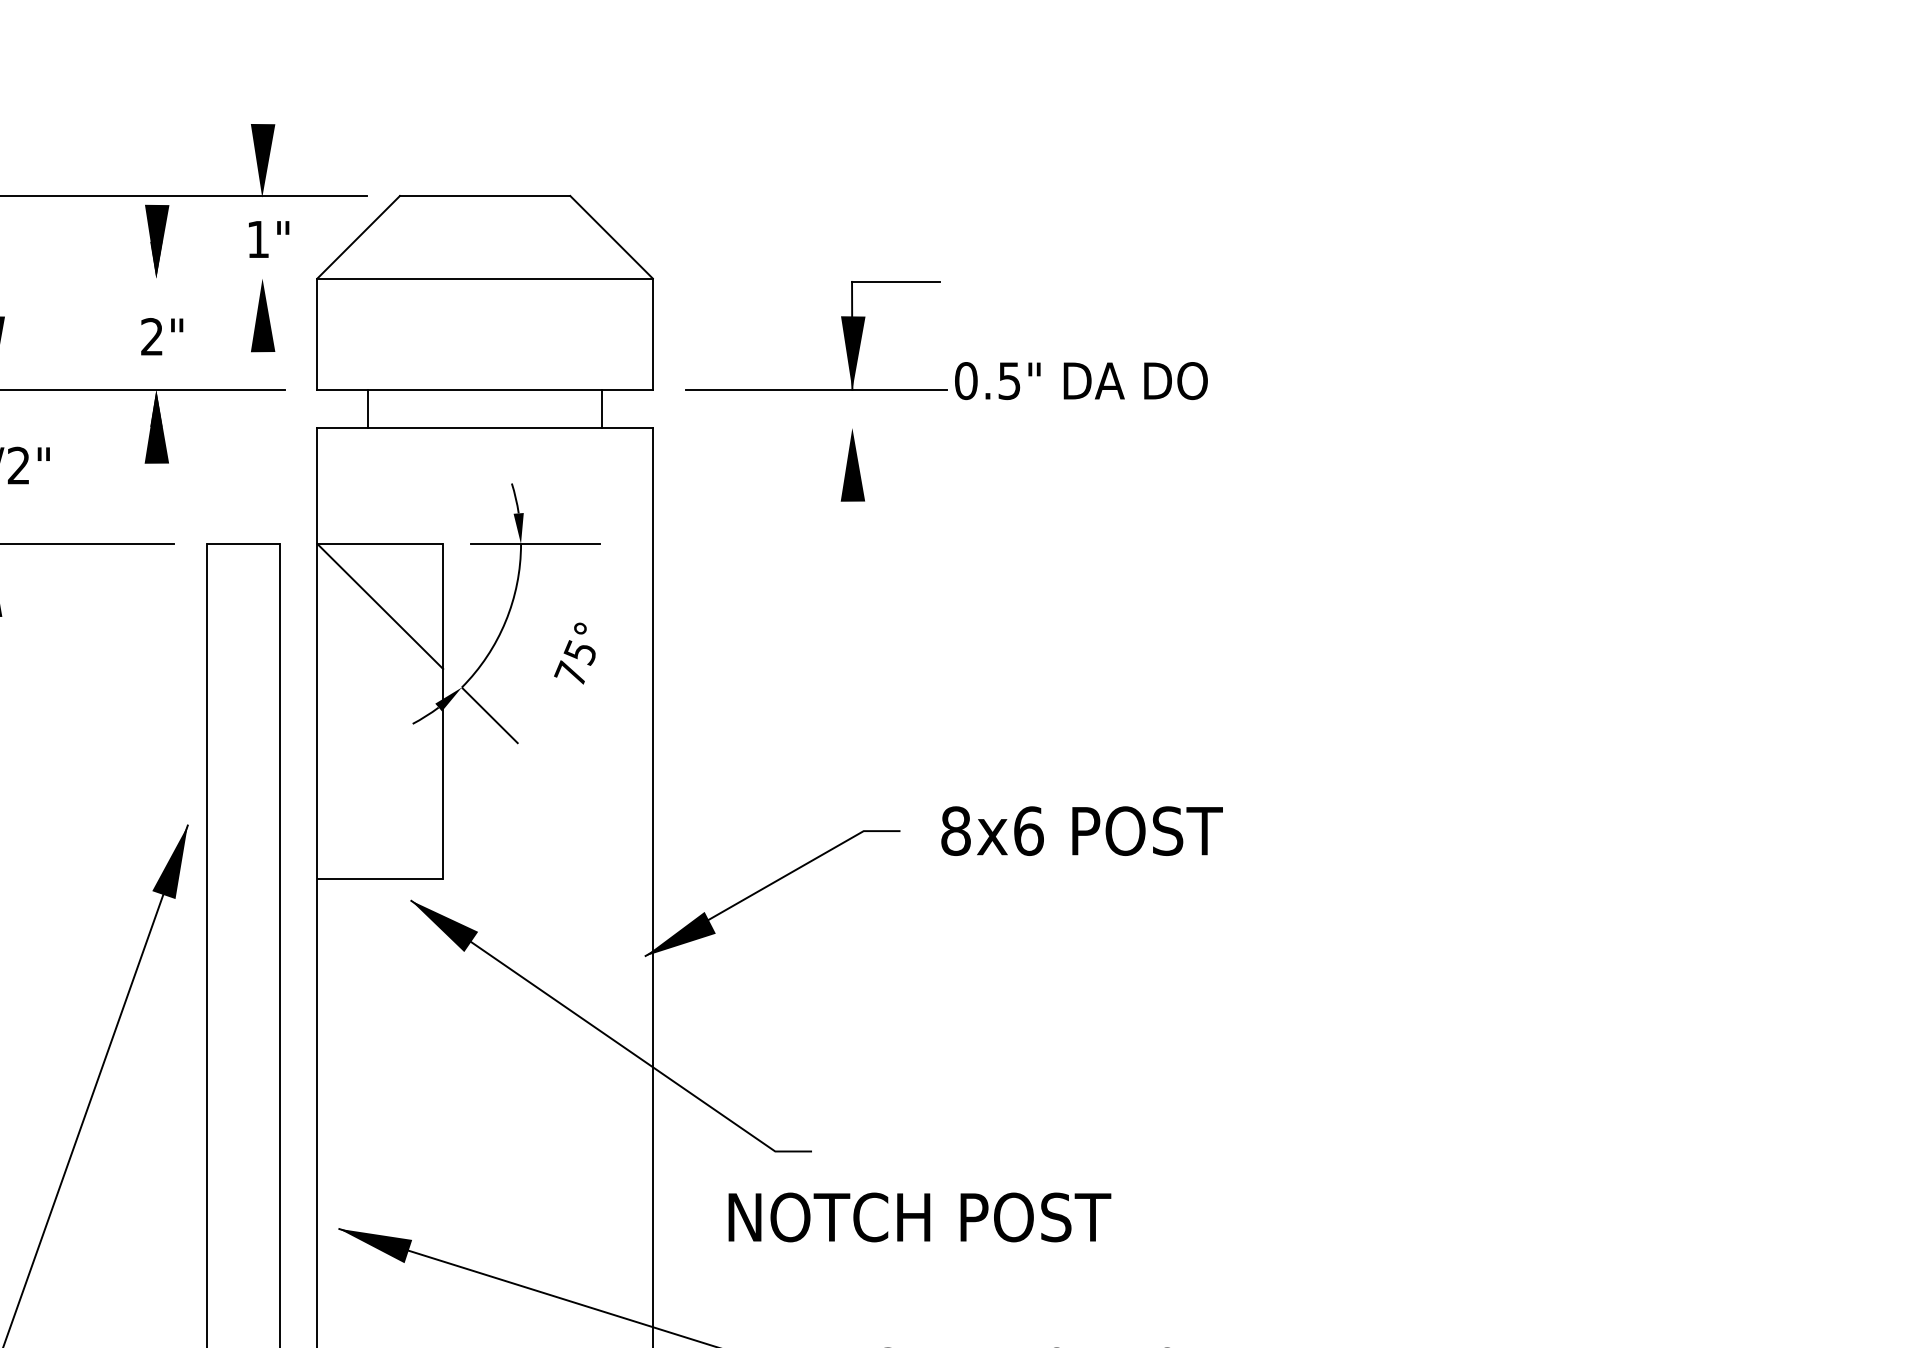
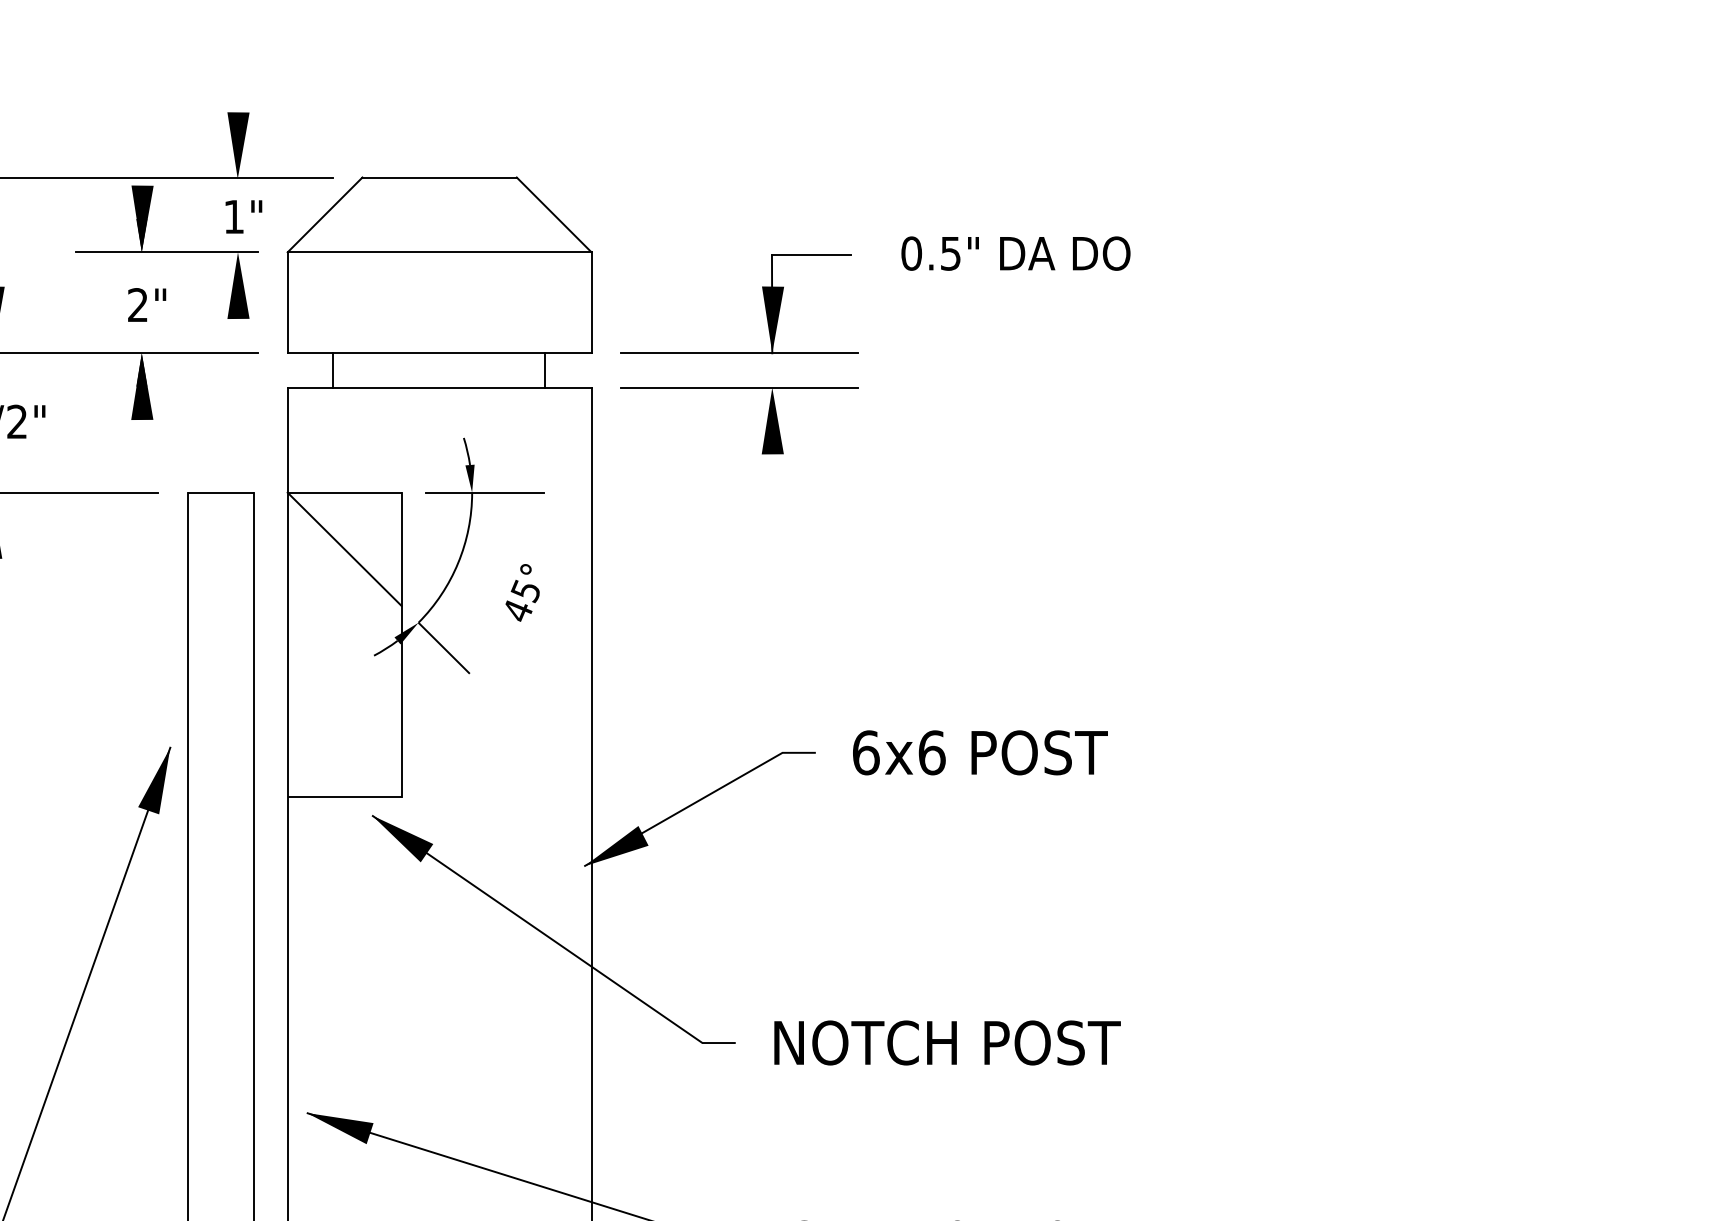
line: (183, 278) -> (166, 252), added
text: (1081, 380) -> (1016, 253), moved
line: (815, 428) -> (738, 388), added
text: (570, 673) -> (516, 610), 75° -> 45°
text: (956, 830) -> (866, 752), 8x6 -> 6x6
text: (919, 1217) -> (947, 1043), moved

